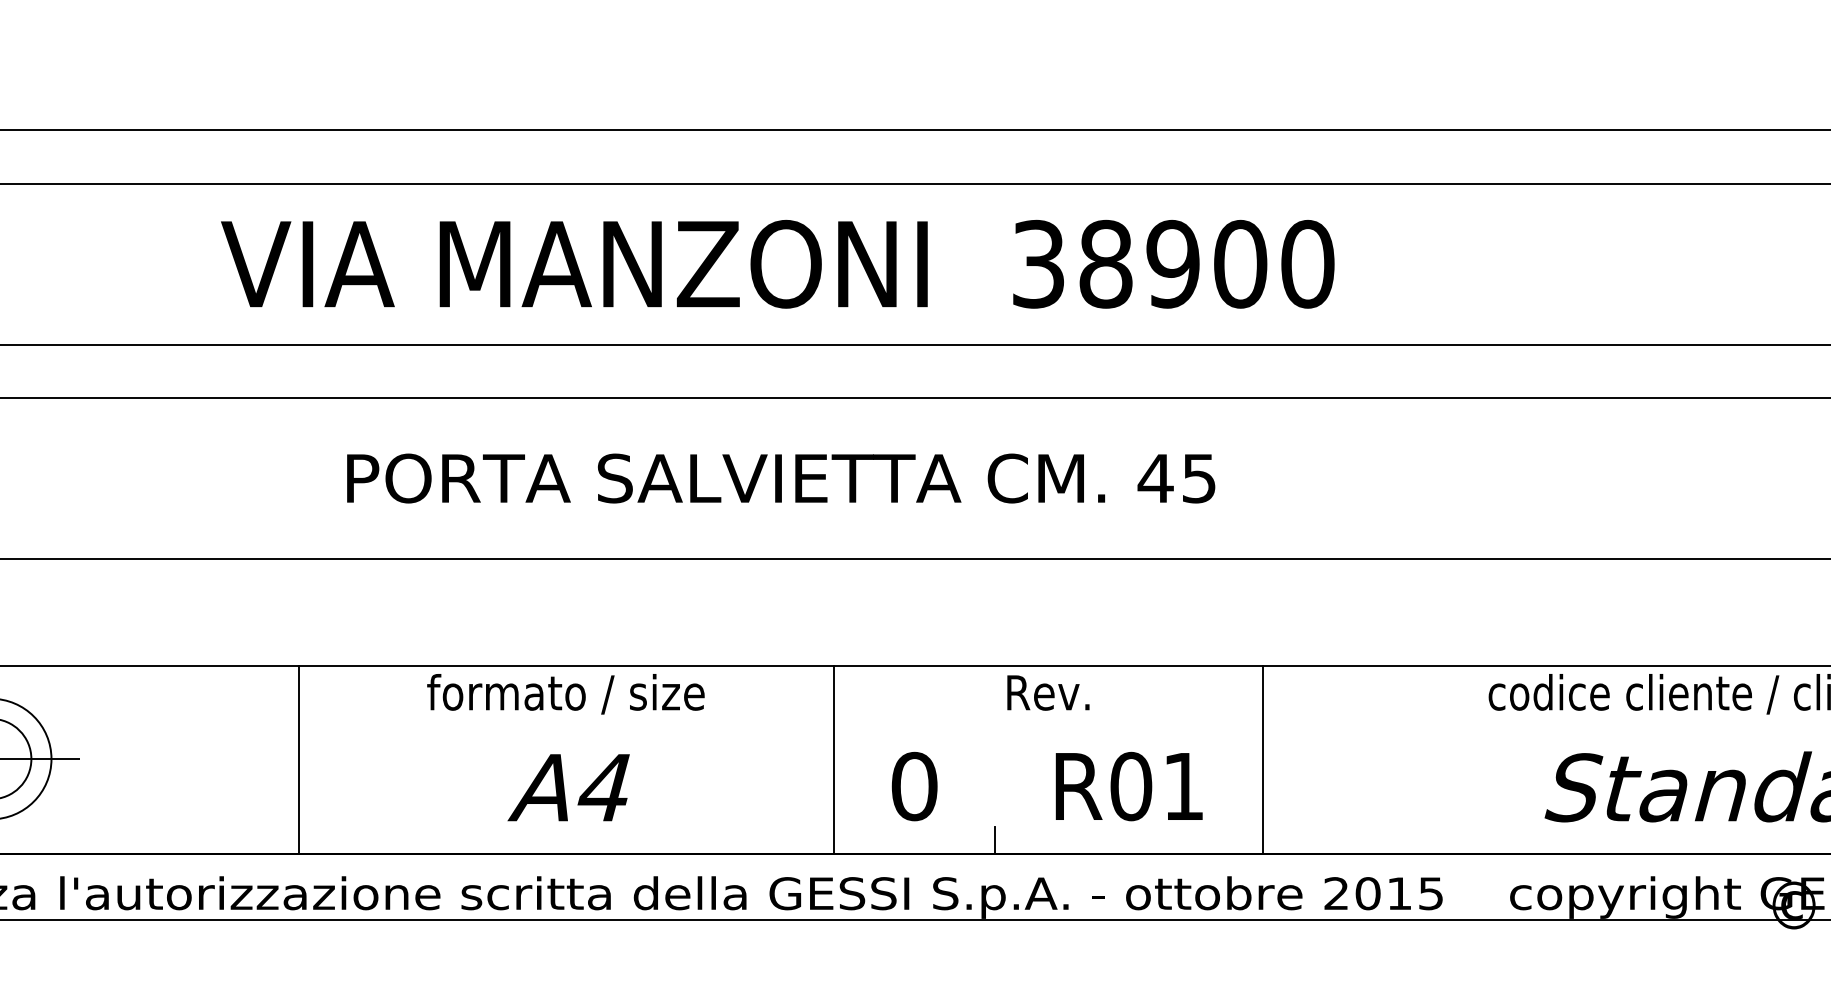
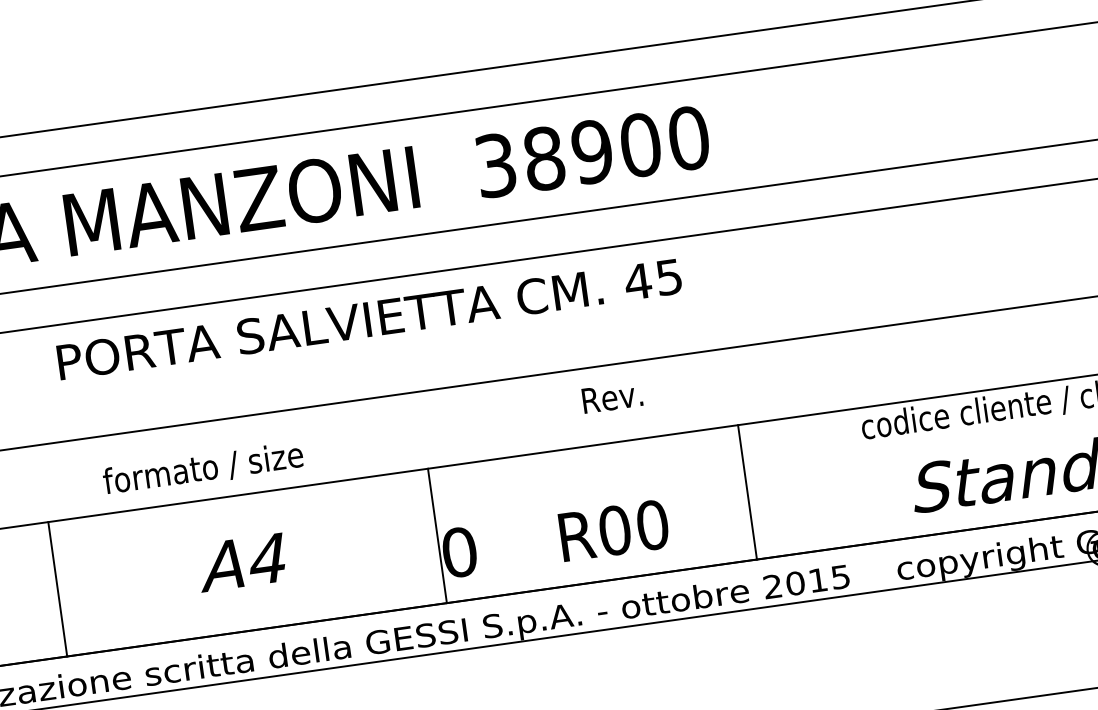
text: (781, 478) -> (369, 319), moved
text: (1048, 692) -> (612, 397), moved
text: (565, 694) -> (203, 469), moved
line: (298, 759) -> (57, 589), moved
line: (834, 759) -> (437, 535), moved
line: (1262, 759) -> (747, 492), moved
text: (1183, 786) -> (652, 525), R01 -> R00
text: (568, 787) -> (241, 562), moved
line: (995, 839) -> (522, 582), removed

